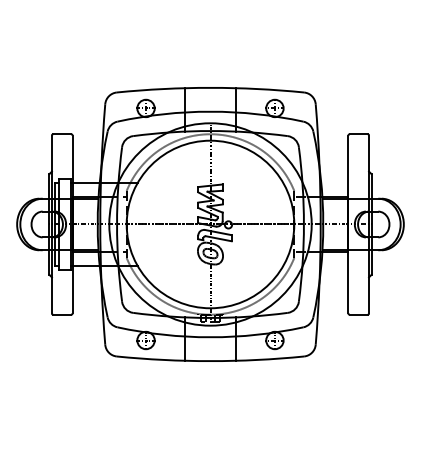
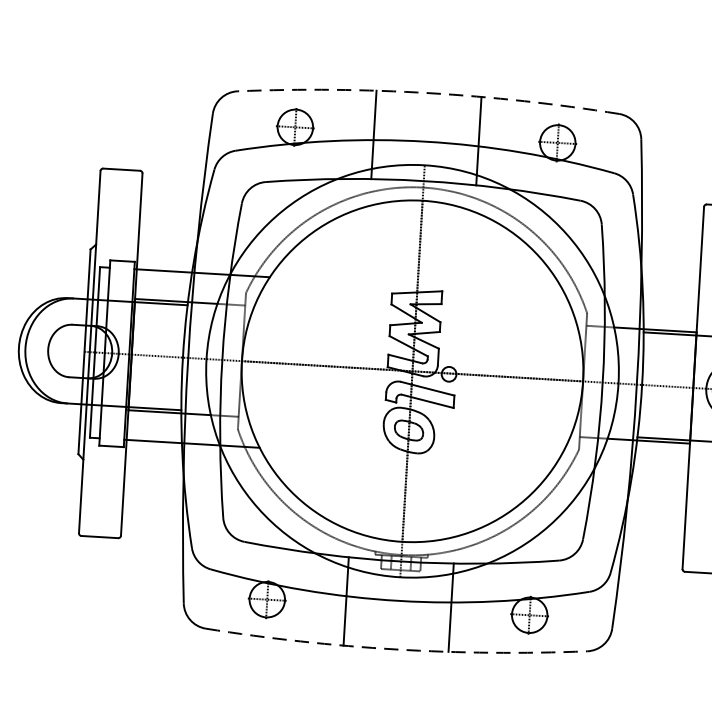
arc: (210, 87) -> (429, 92), solid -> dashed
arc: (210, 361) -> (395, 650), solid -> dashed

